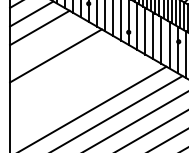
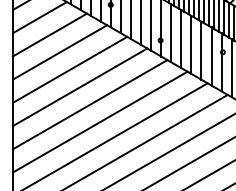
line: (47, 41) -> (59, 52), added
line: (63, 70) -> (79, 87), added
line: (71, 83) -> (89, 104), added
line: (79, 97) -> (99, 121), added

